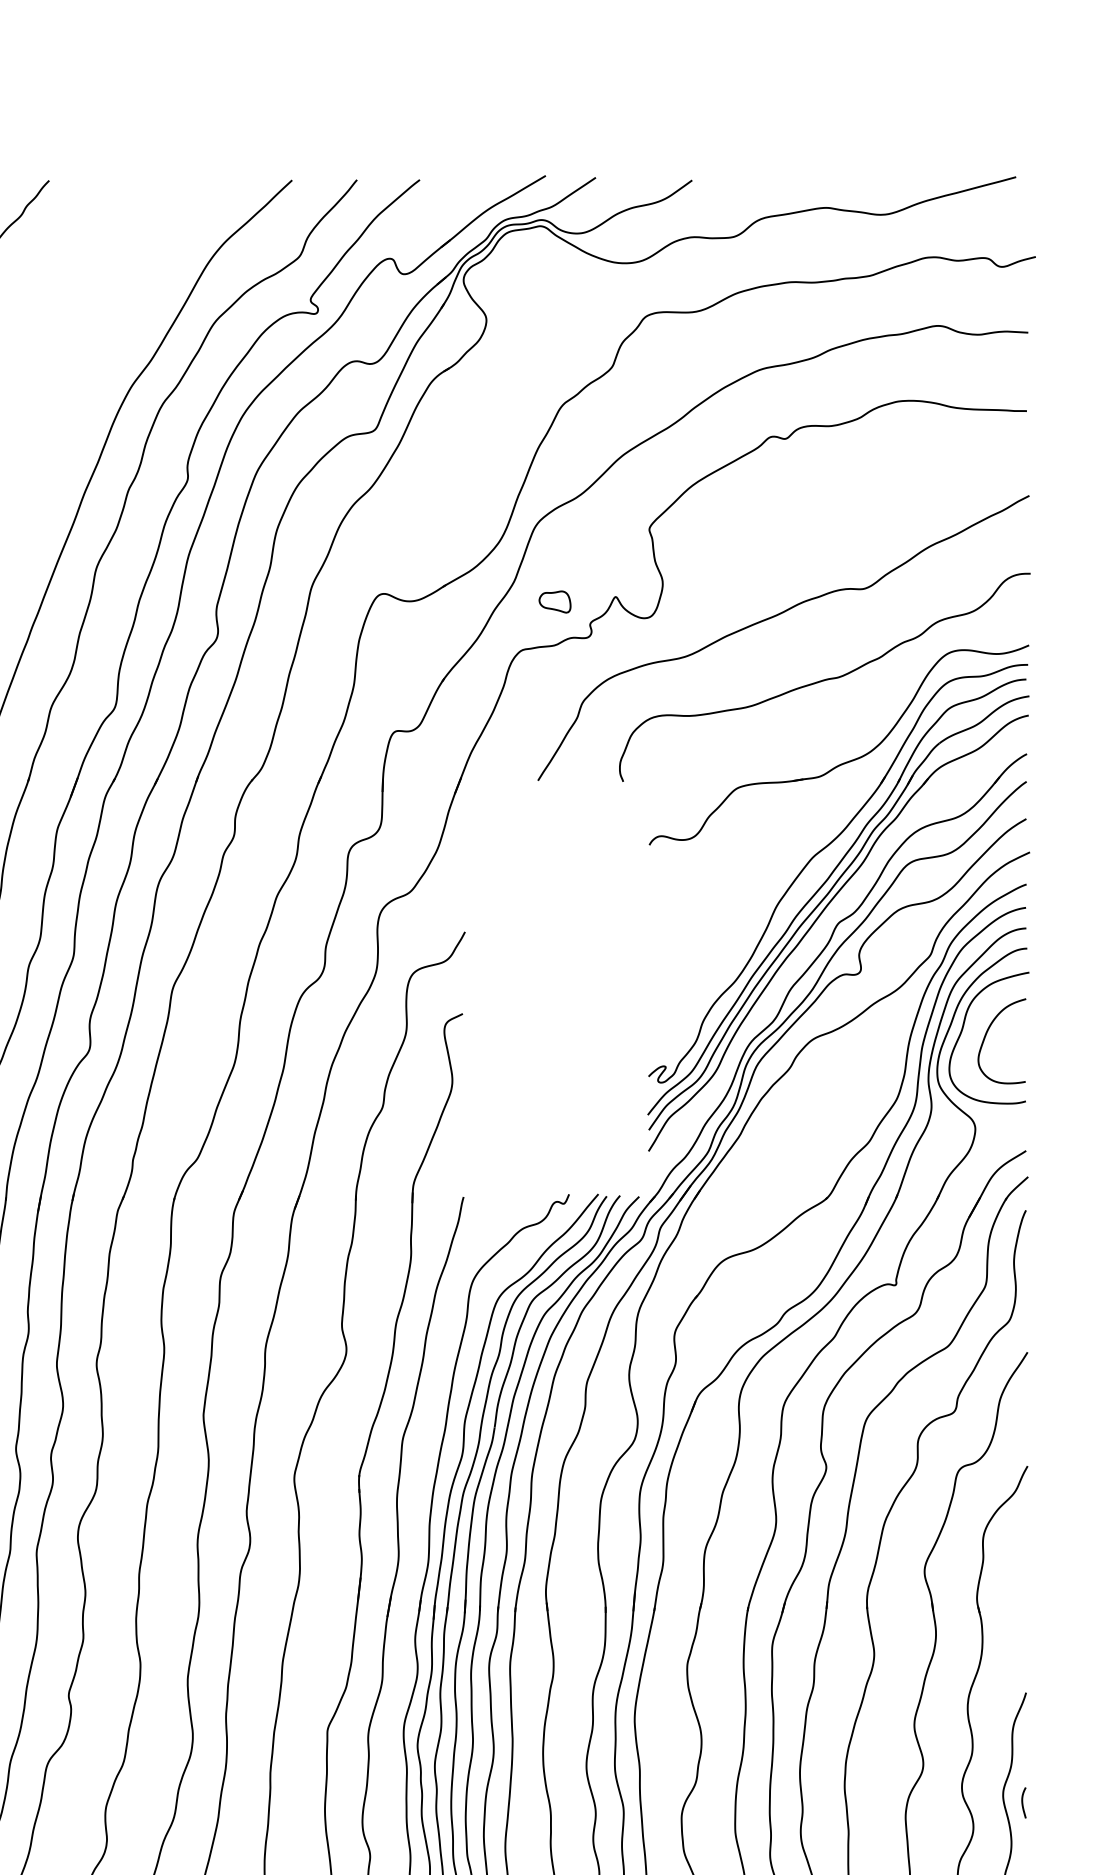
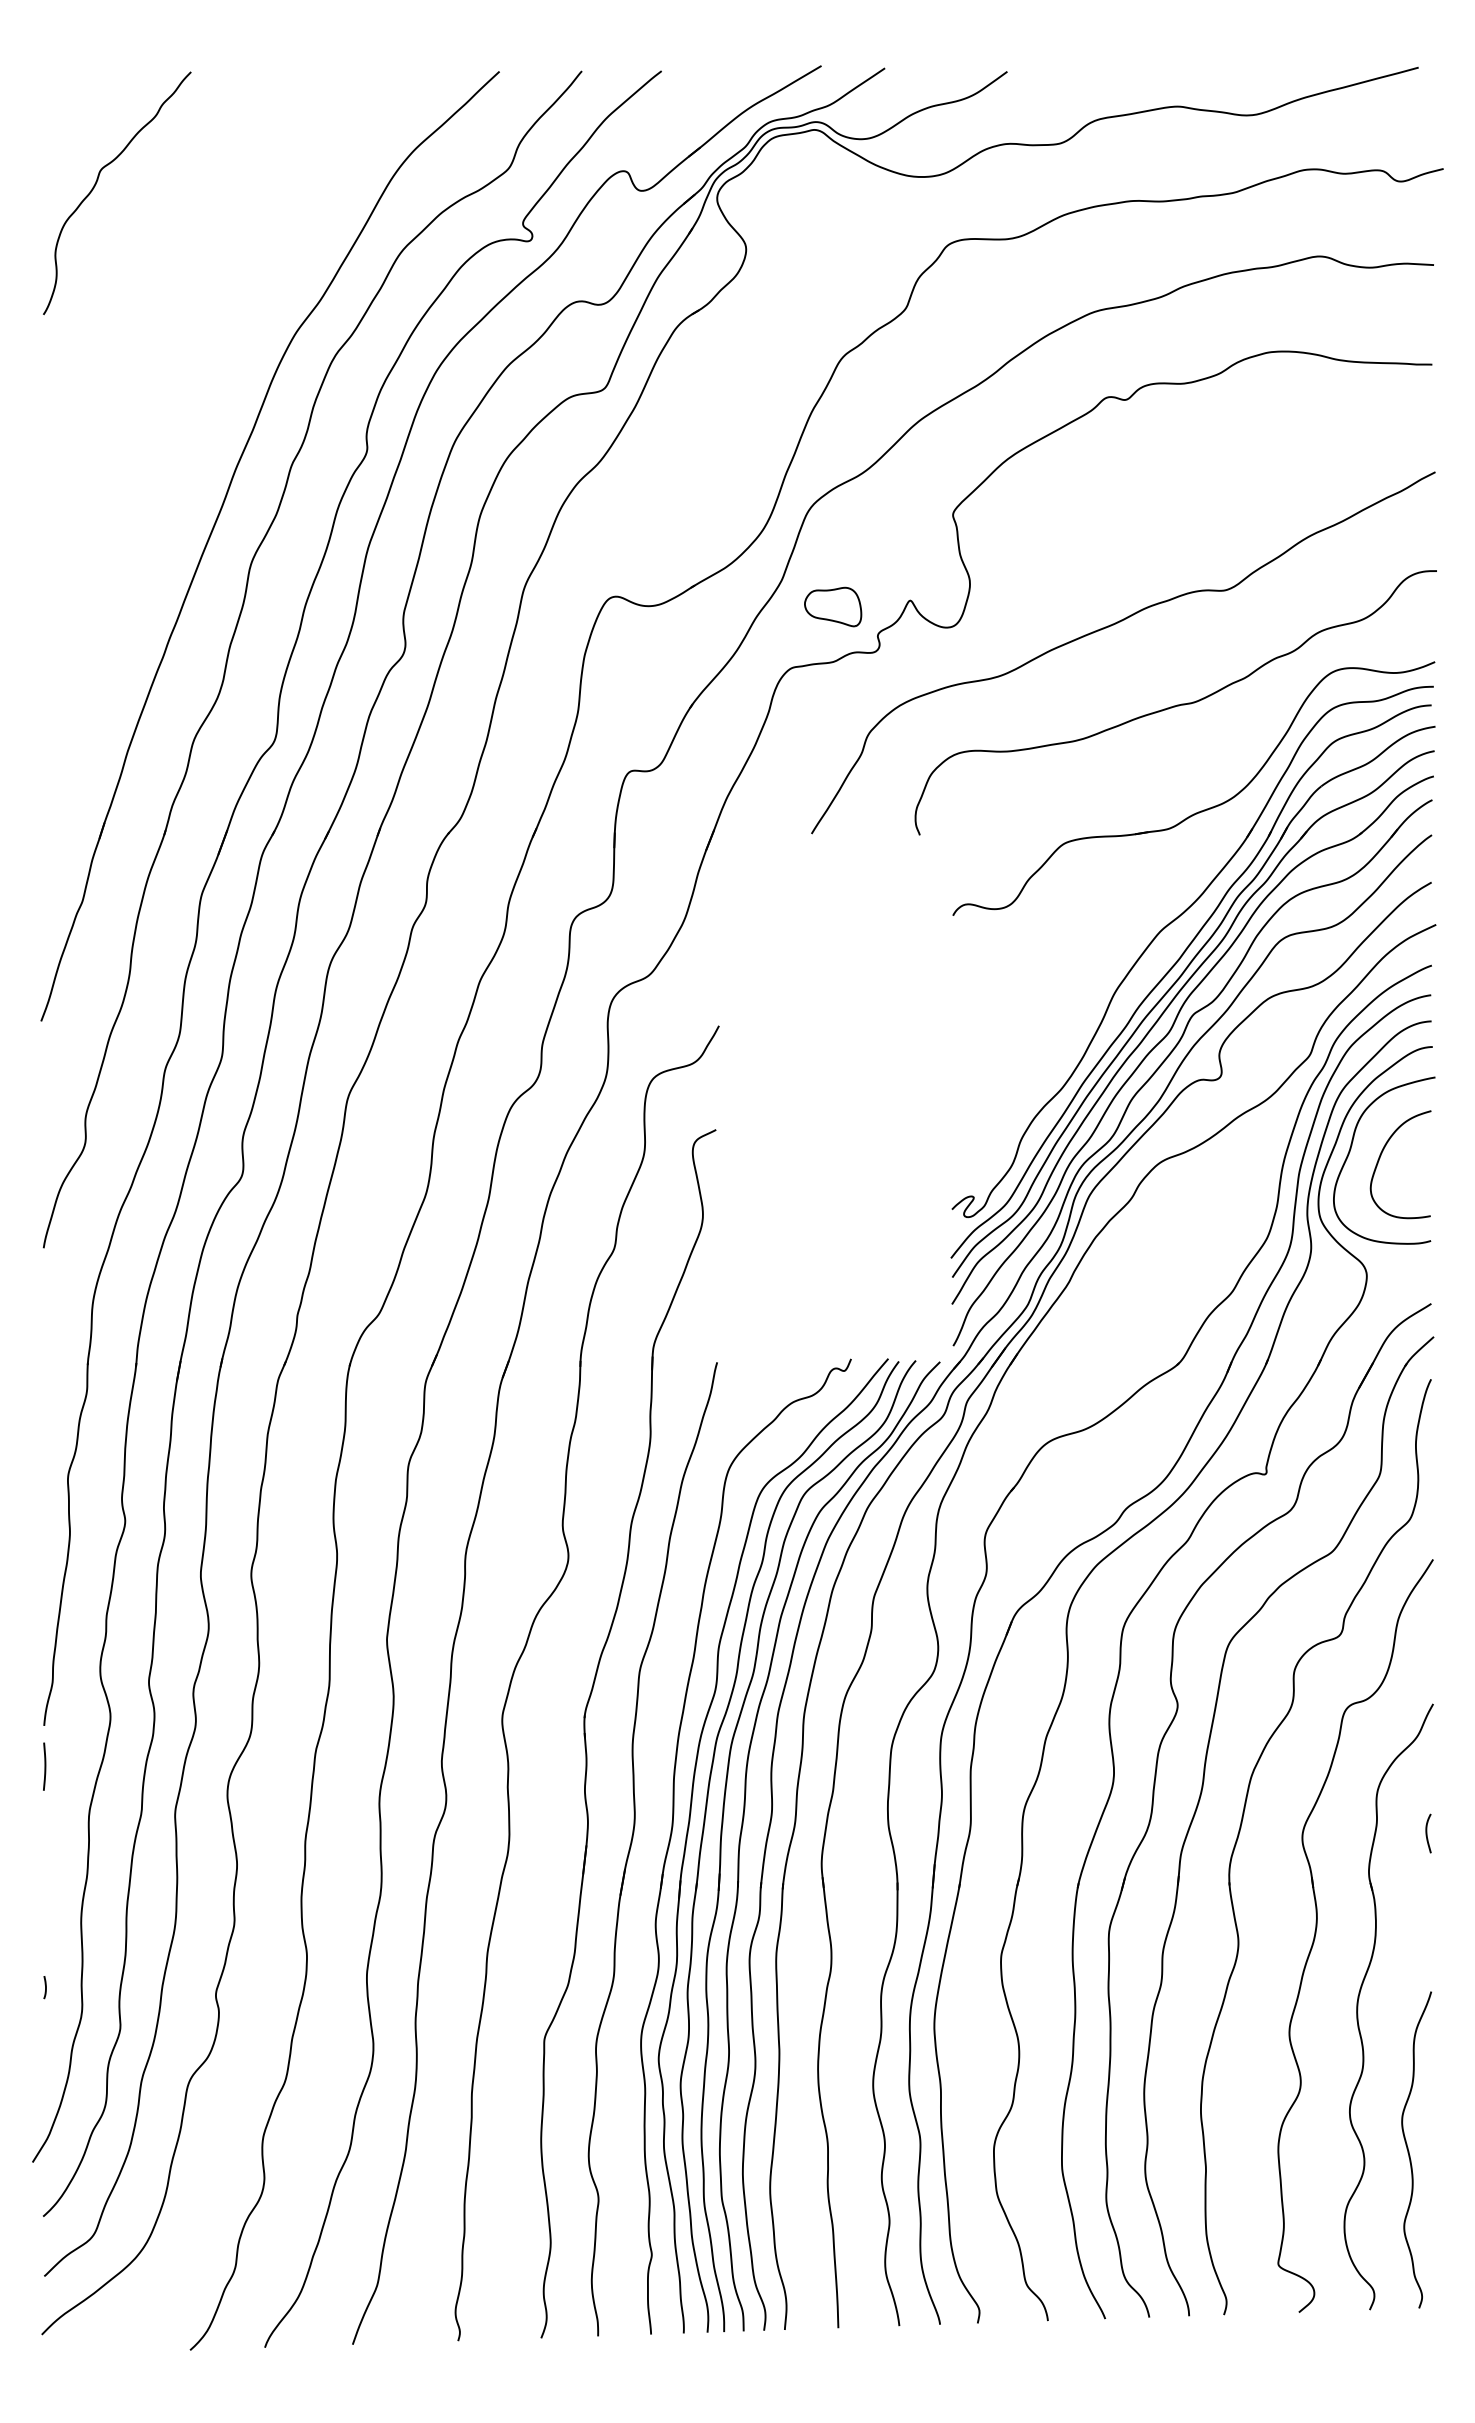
part: (555, 601) -> (833, 606), size x1.43
part: (816, 941) -> (1165, 1038), added
curve: (1023, 1802) -> (1427, 1833), moved

